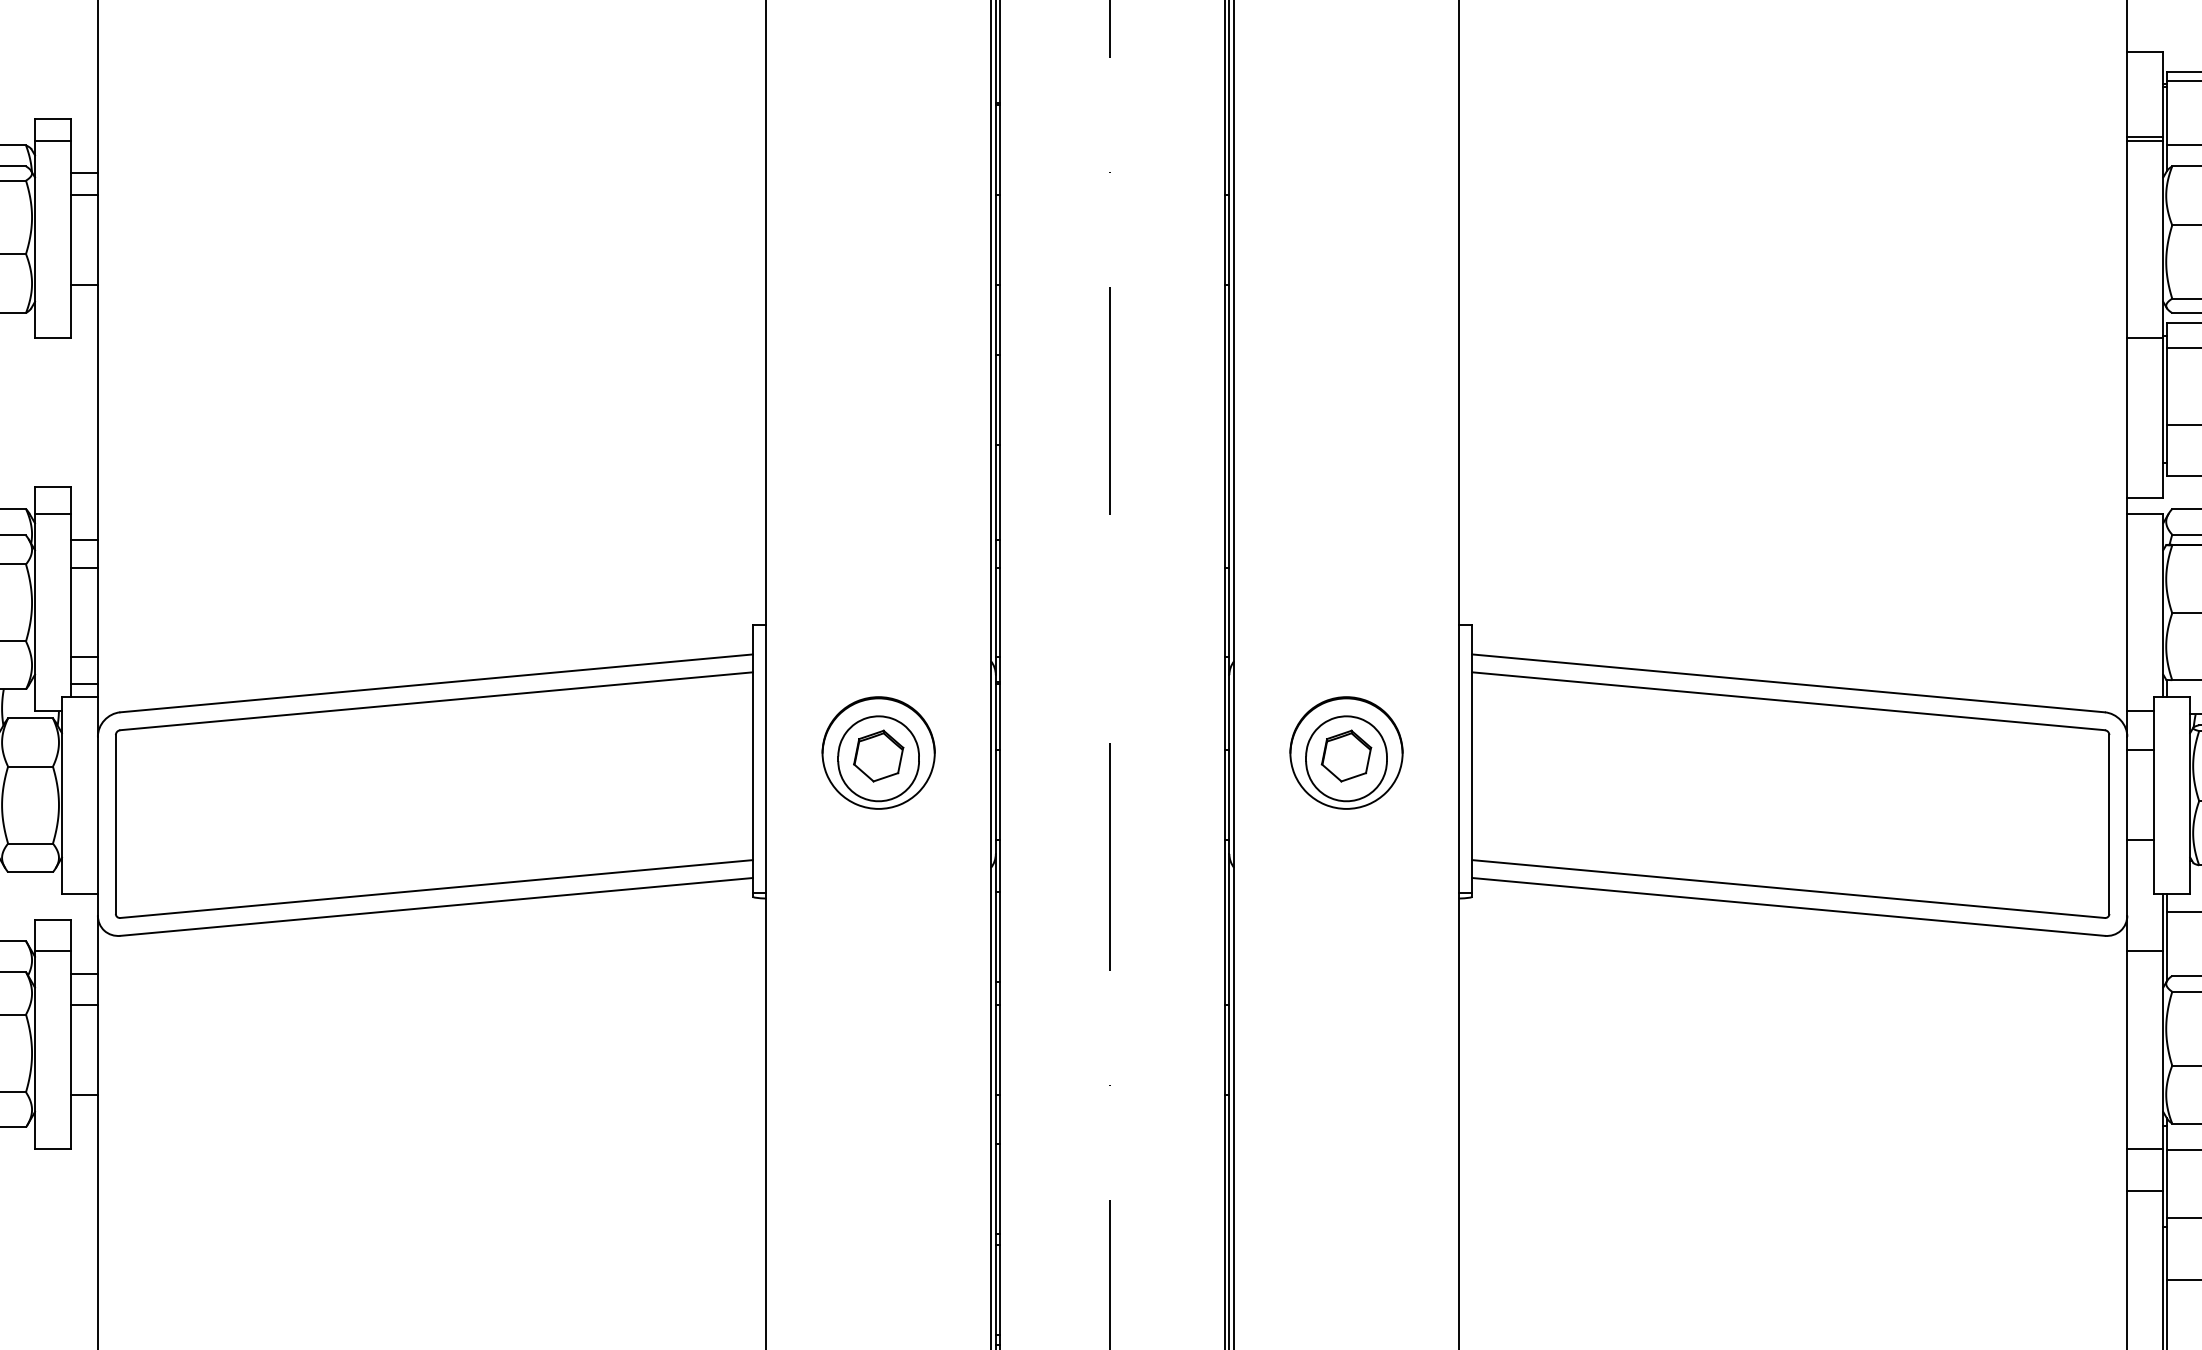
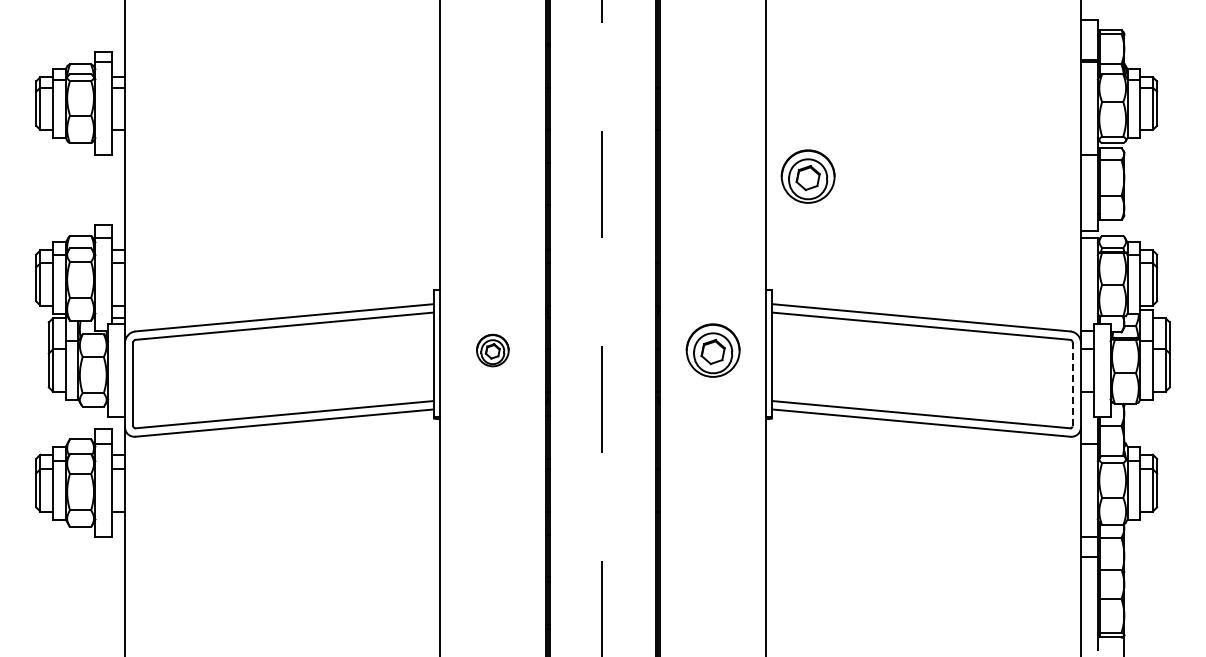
part: (1546, 383) -> (807, 176), added
part: (878, 752) -> (492, 350), size x0.6
line: (2109, 822) -> (1072, 383), solid -> dashed

